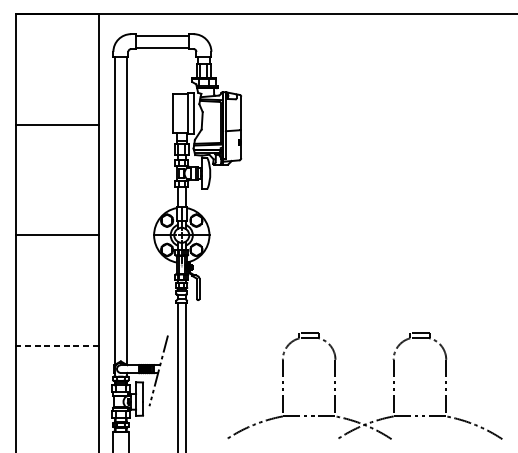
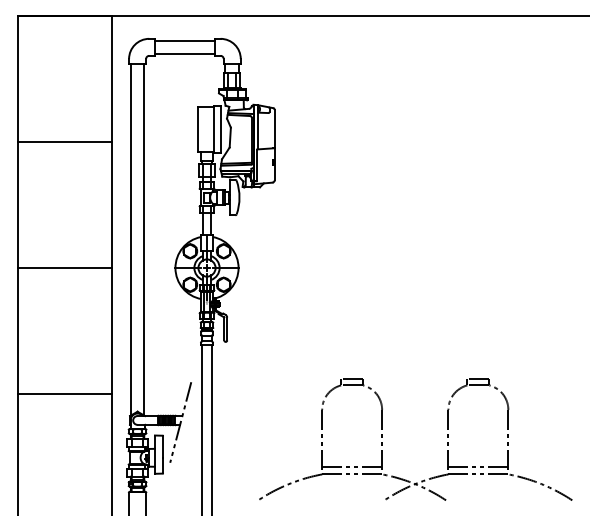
line: (56, 346) -> (64, 394), dashed -> solid
line: (309, 409) -> (352, 466), added
line: (420, 409) -> (478, 466), added

